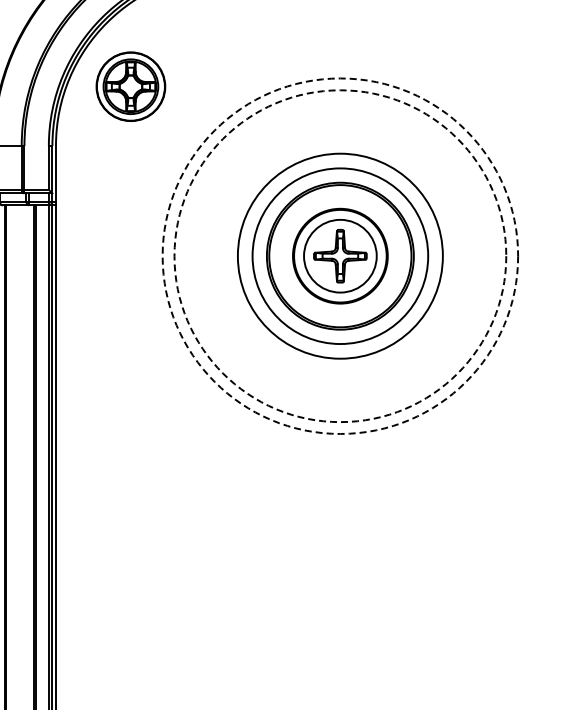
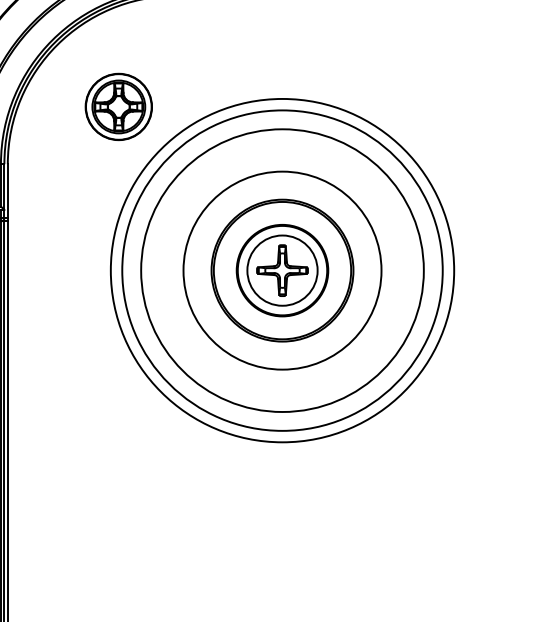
part: (130, 86) -> (118, 106), moved
circle: (340, 255) -> (282, 269), dashed -> solid
circle: (340, 255) -> (282, 269), size x1.67
circle: (340, 256) -> (282, 270), dashed -> solid

